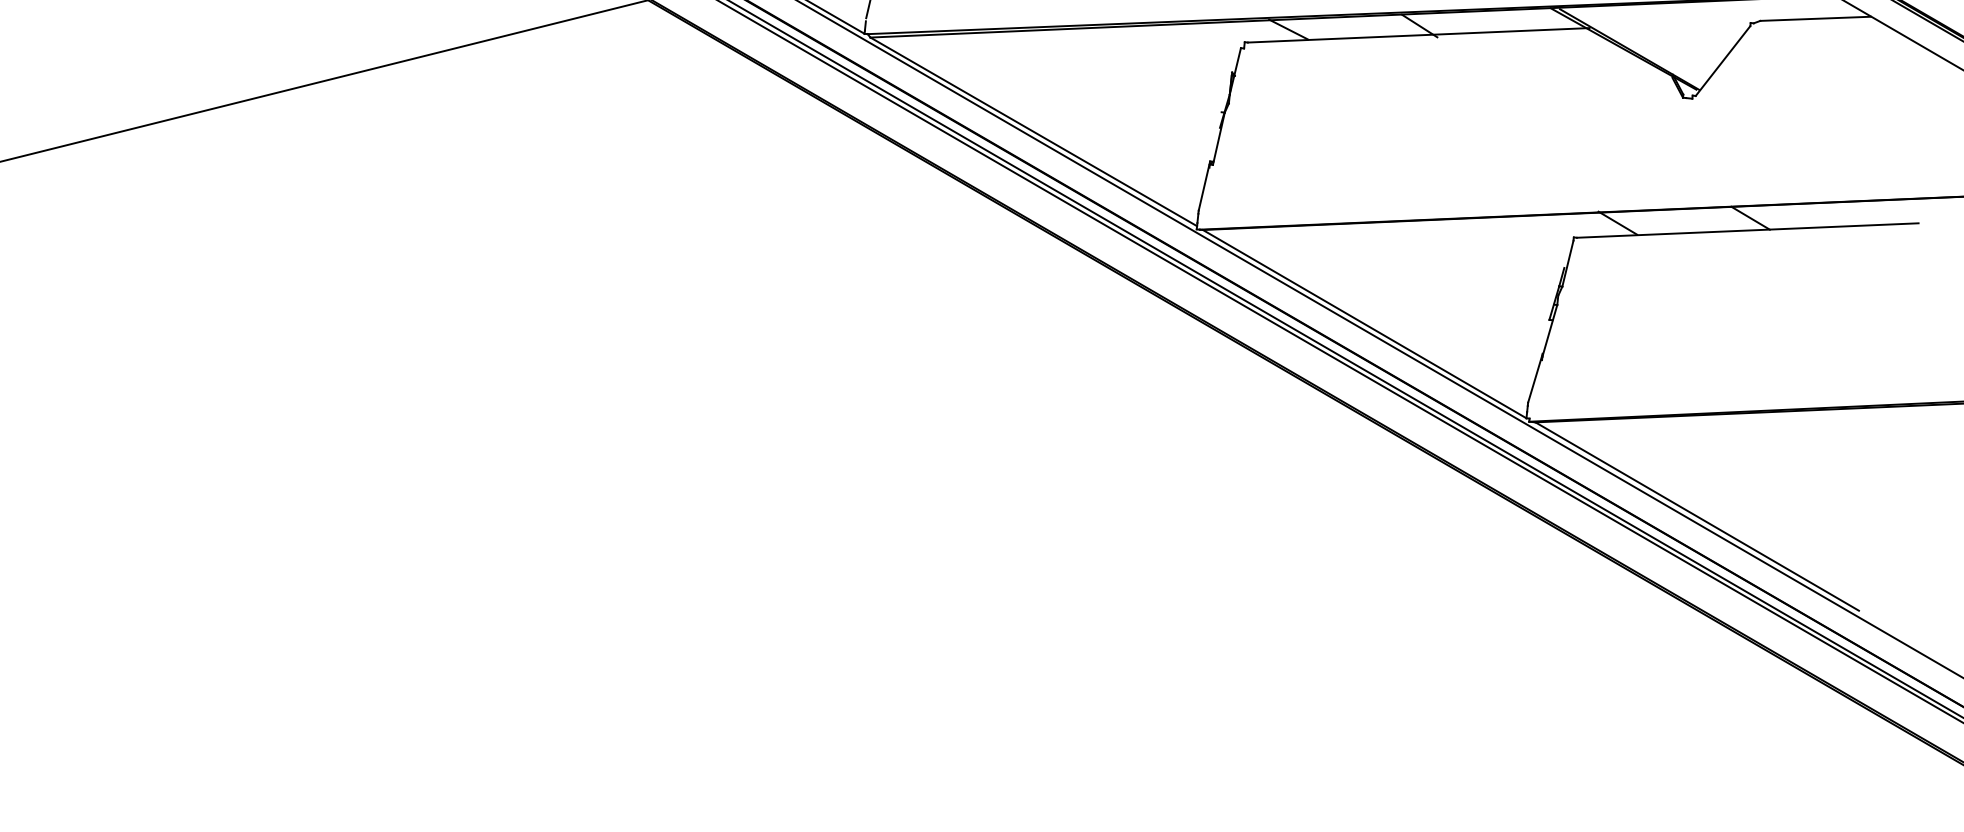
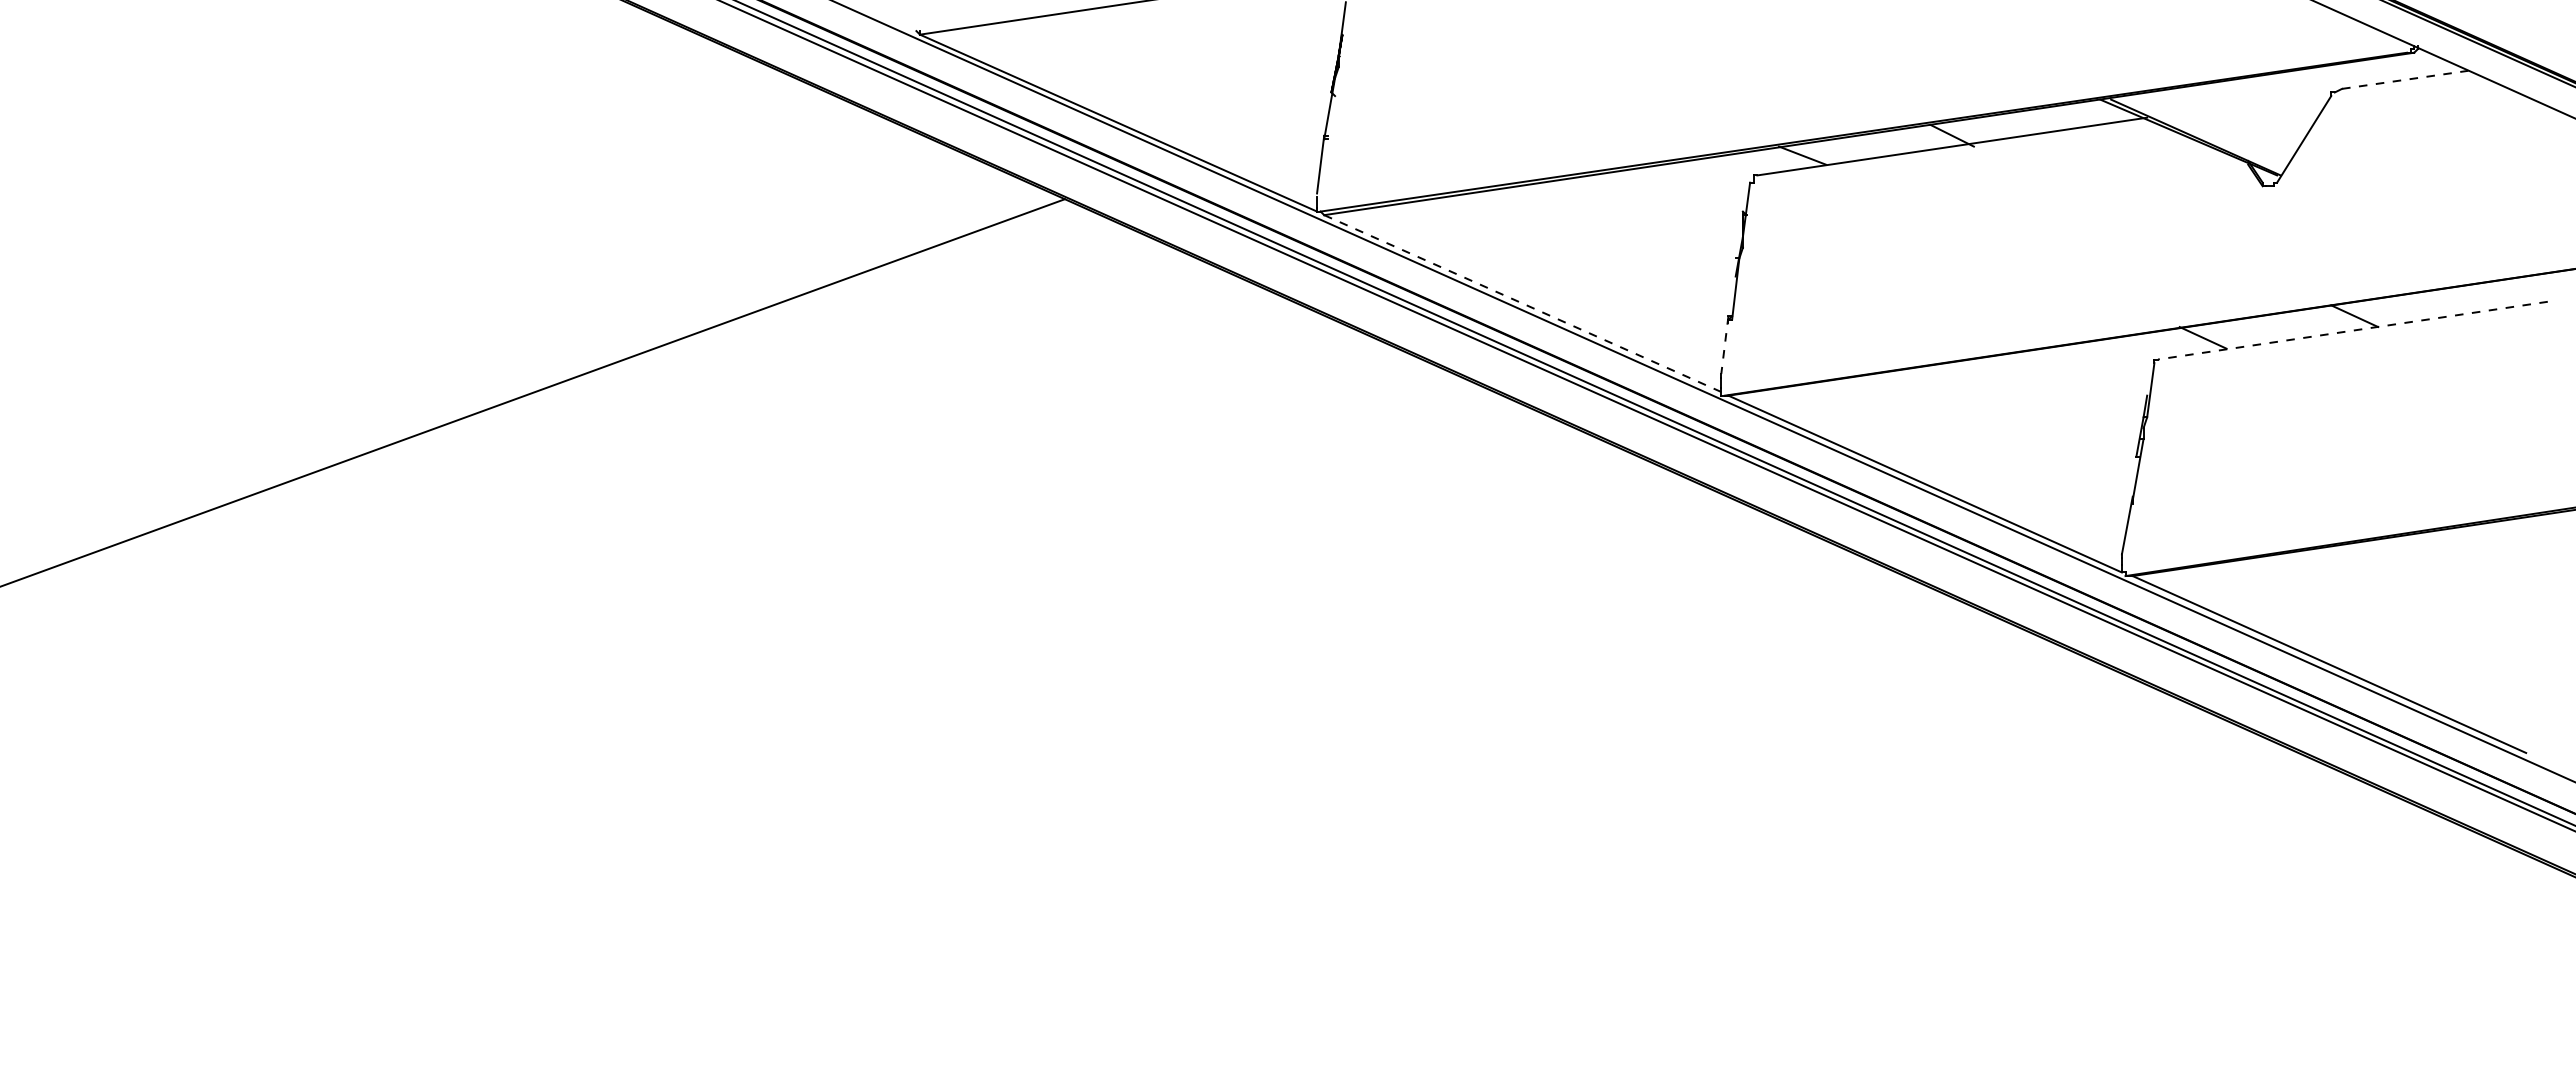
line: (1815, 18) -> (2405, 79), solid -> dashed
line: (1034, 131) -> (1523, 303), solid -> dashed
line: (1204, 186) -> (1724, 345), solid -> dashed
line: (1747, 230) -> (2352, 330), solid -> dashed

